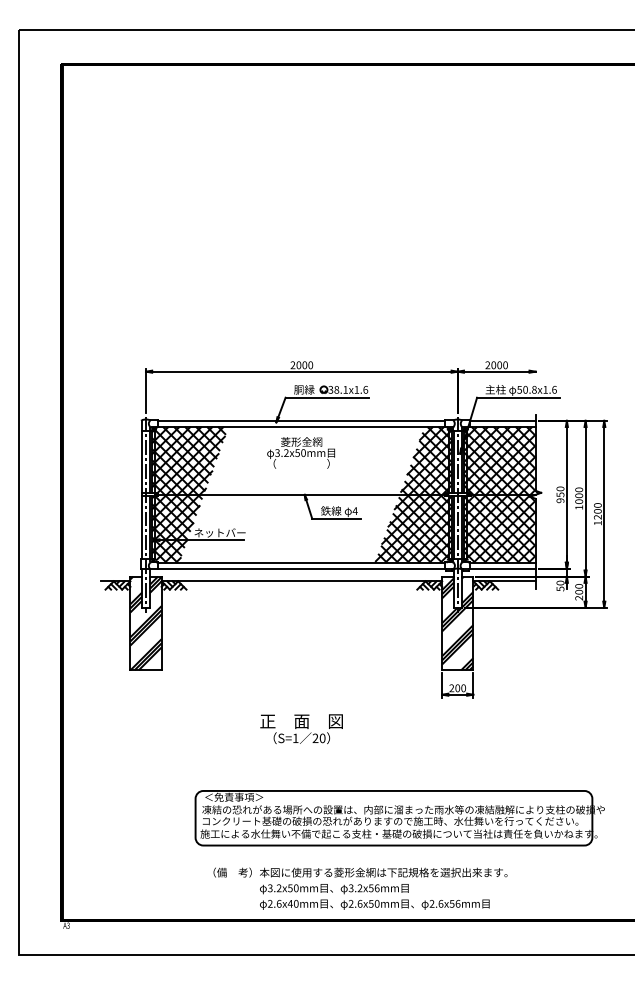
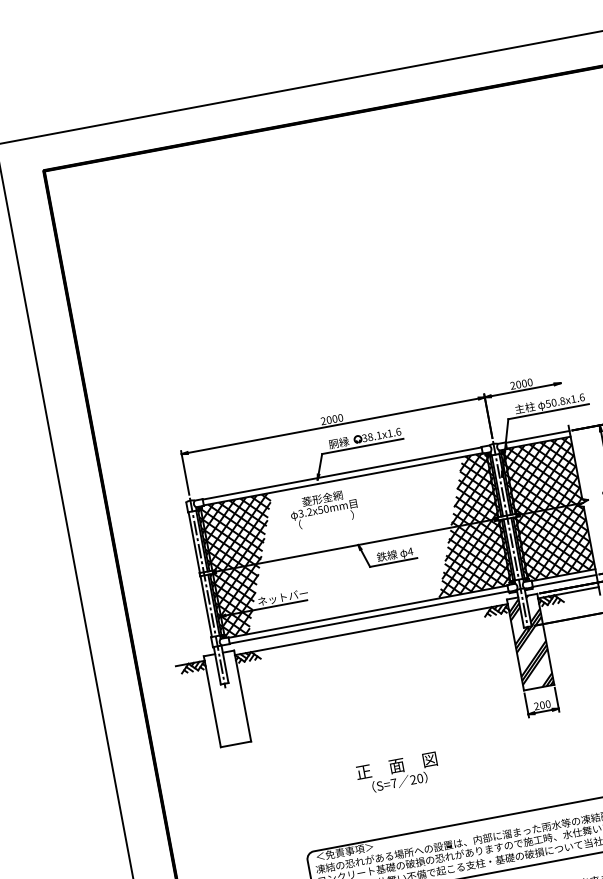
text: (300, 452) -> (323, 508), moved
hatch: (145, 623) -> (227, 699), removed
text: (295, 737) -> (393, 782), S=1 -> S=7

